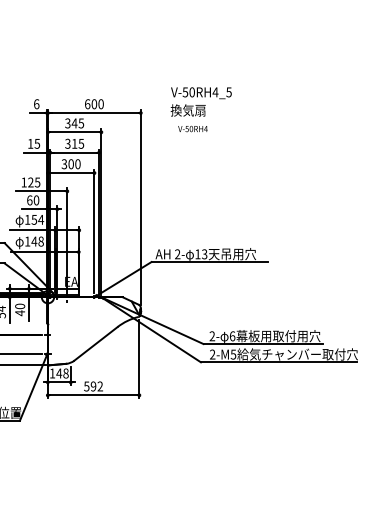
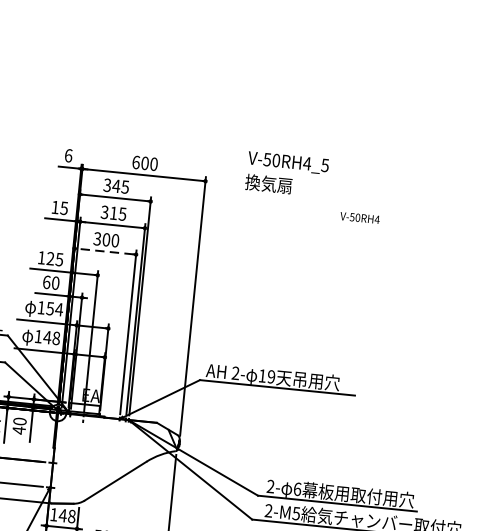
text: (192, 128) -> (359, 217), moved
line: (70, 173) -> (104, 252), solid -> dashed
text: (204, 254) -> (271, 377), 13 -> 19

